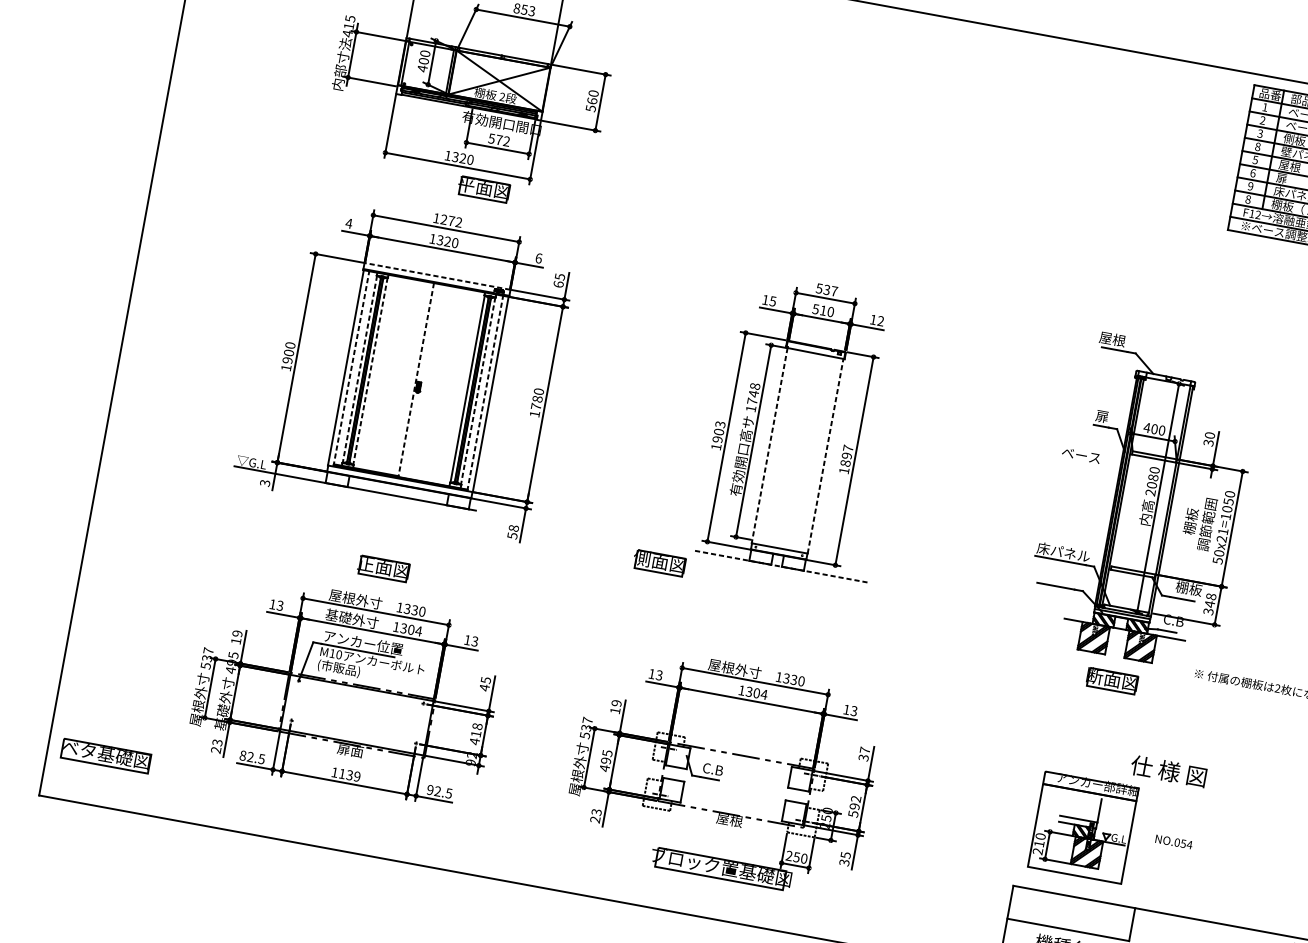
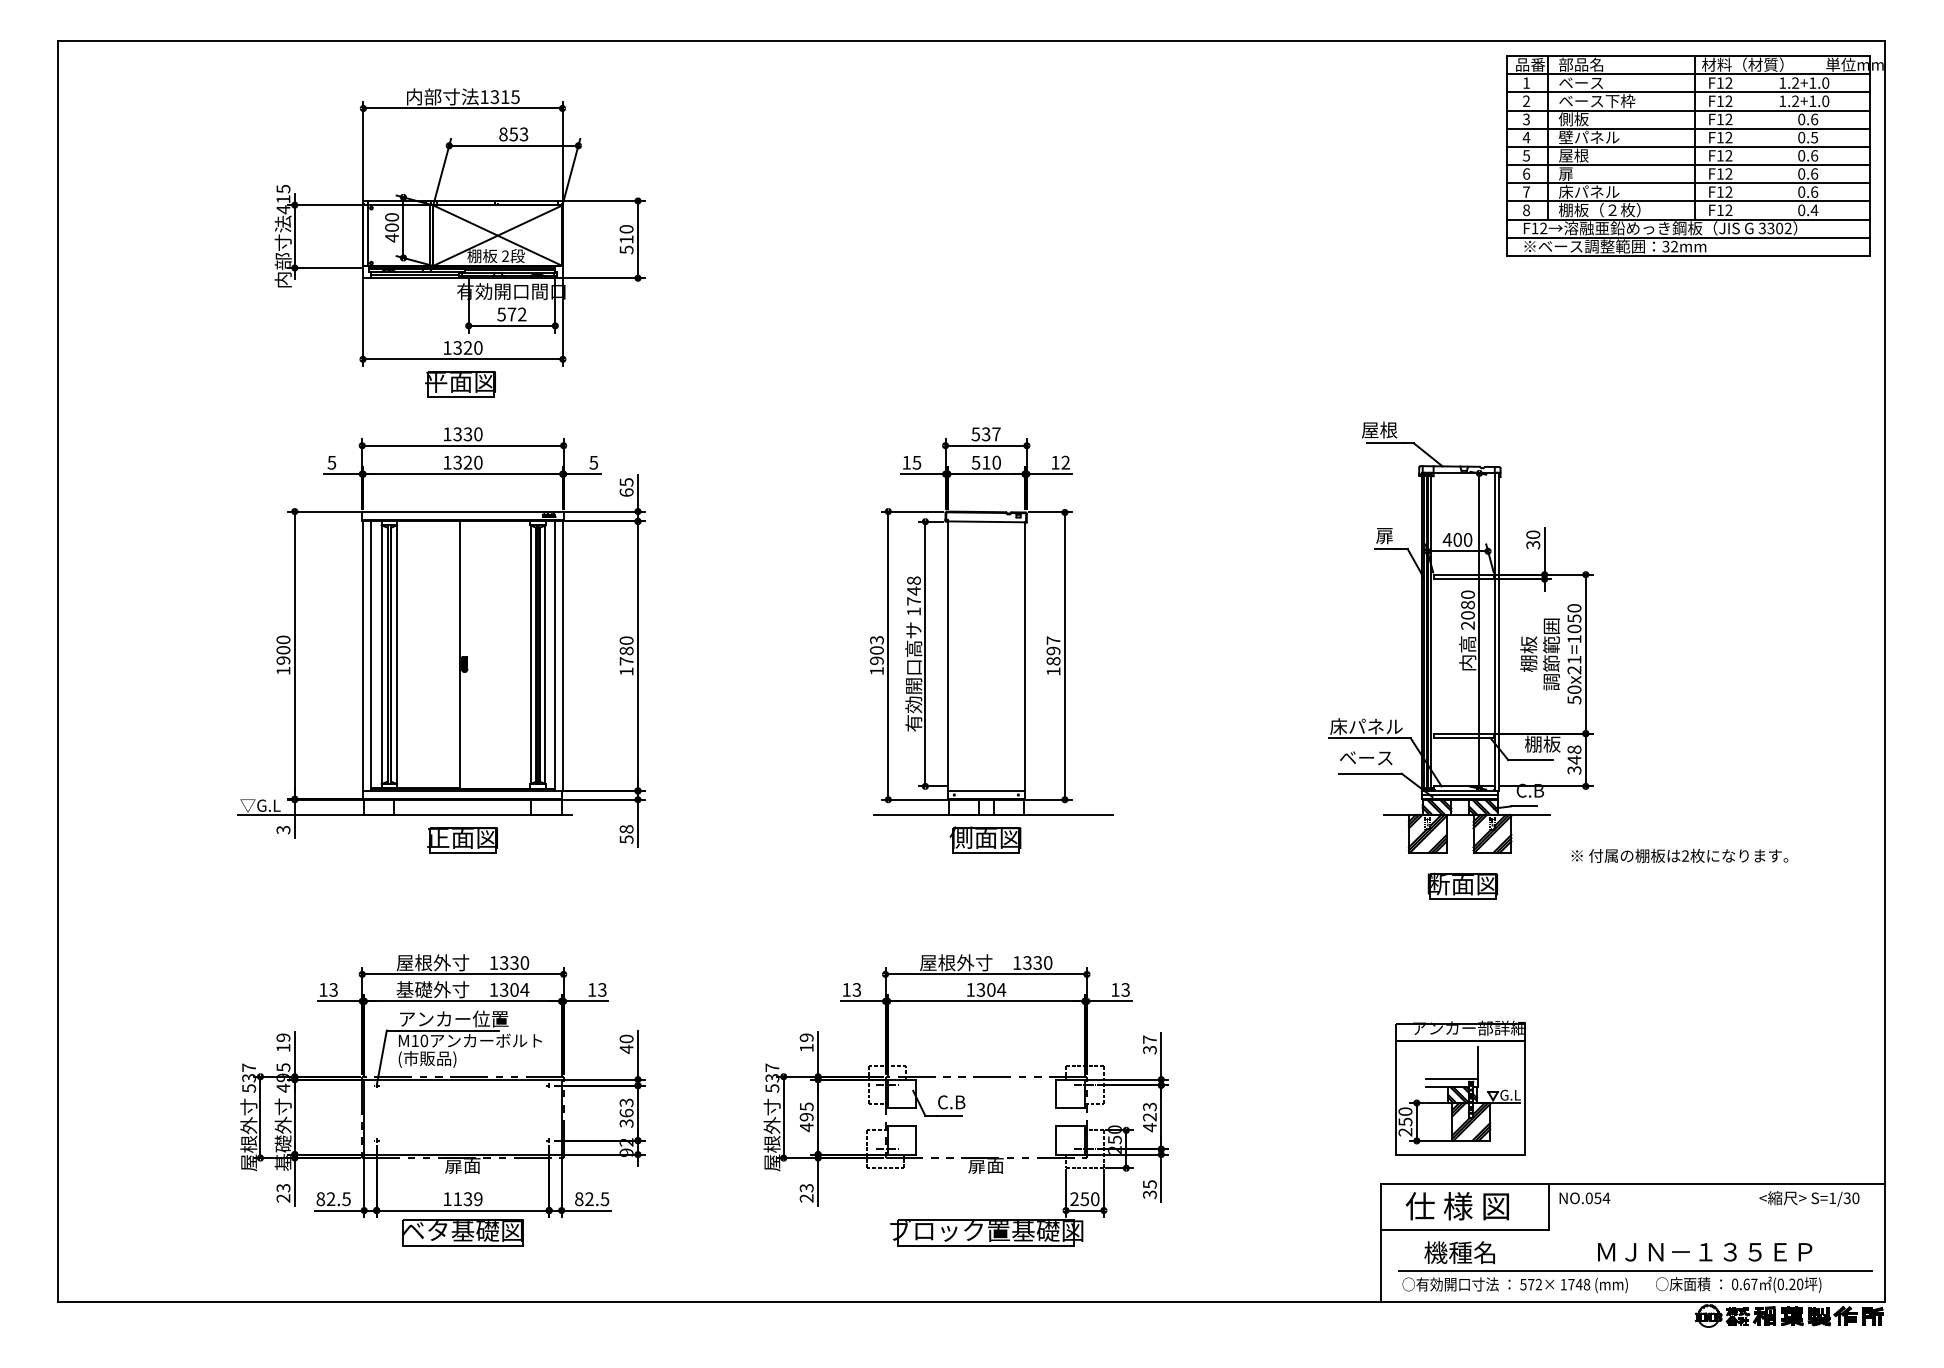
text: (592, 101) -> (626, 239), 560 -> 510
text: (1257, 146) -> (1526, 137), 8 -> 4
text: (1250, 185) -> (1526, 191), 9 -> 7
part: (483, 189) -> (460, 384), moved
text: (451, 221) -> (467, 434), 1272 -> 1330
text: (348, 223) -> (331, 462), 4 -> 5
text: (538, 258) -> (593, 462), 6 -> 5
line: (437, 276) -> (462, 511), dashed -> solid
line: (351, 368) -> (370, 655), dashed -> solid
line: (360, 369) -> (382, 655), dashed -> solid
line: (370, 371) -> (396, 655), dashed -> solid
line: (415, 380) -> (459, 655), dashed -> solid
line: (478, 391) -> (545, 655), dashed -> solid
line: (485, 392) -> (555, 655), dashed -> solid
line: (769, 445) -> (947, 656), dashed -> solid
text: (1081, 455) -> (1366, 758), moved
line: (825, 456) -> (1025, 656), dashed -> solid
part: (659, 562) -> (985, 839), moved
line: (781, 566) -> (993, 814), dashed -> solid
part: (383, 569) -> (462, 840), moved
text: (485, 679) -> (626, 1038), 45 -> 40
text: (476, 734) -> (626, 1113), 418 -> 363
part: (105, 755) -> (462, 1232), moved
text: (1168, 771) -> (1456, 1206), moved
text: (430, 790) -> (579, 1199), 92.5 -> 82.5
text: (854, 806) -> (1149, 1117), 592 -> 423
text: (729, 818) -> (985, 1164), 屋根 -> 扉面
text: (1173, 842) -> (1584, 1198), moved
text: (1039, 843) -> (1405, 1121), 210 -> 250

